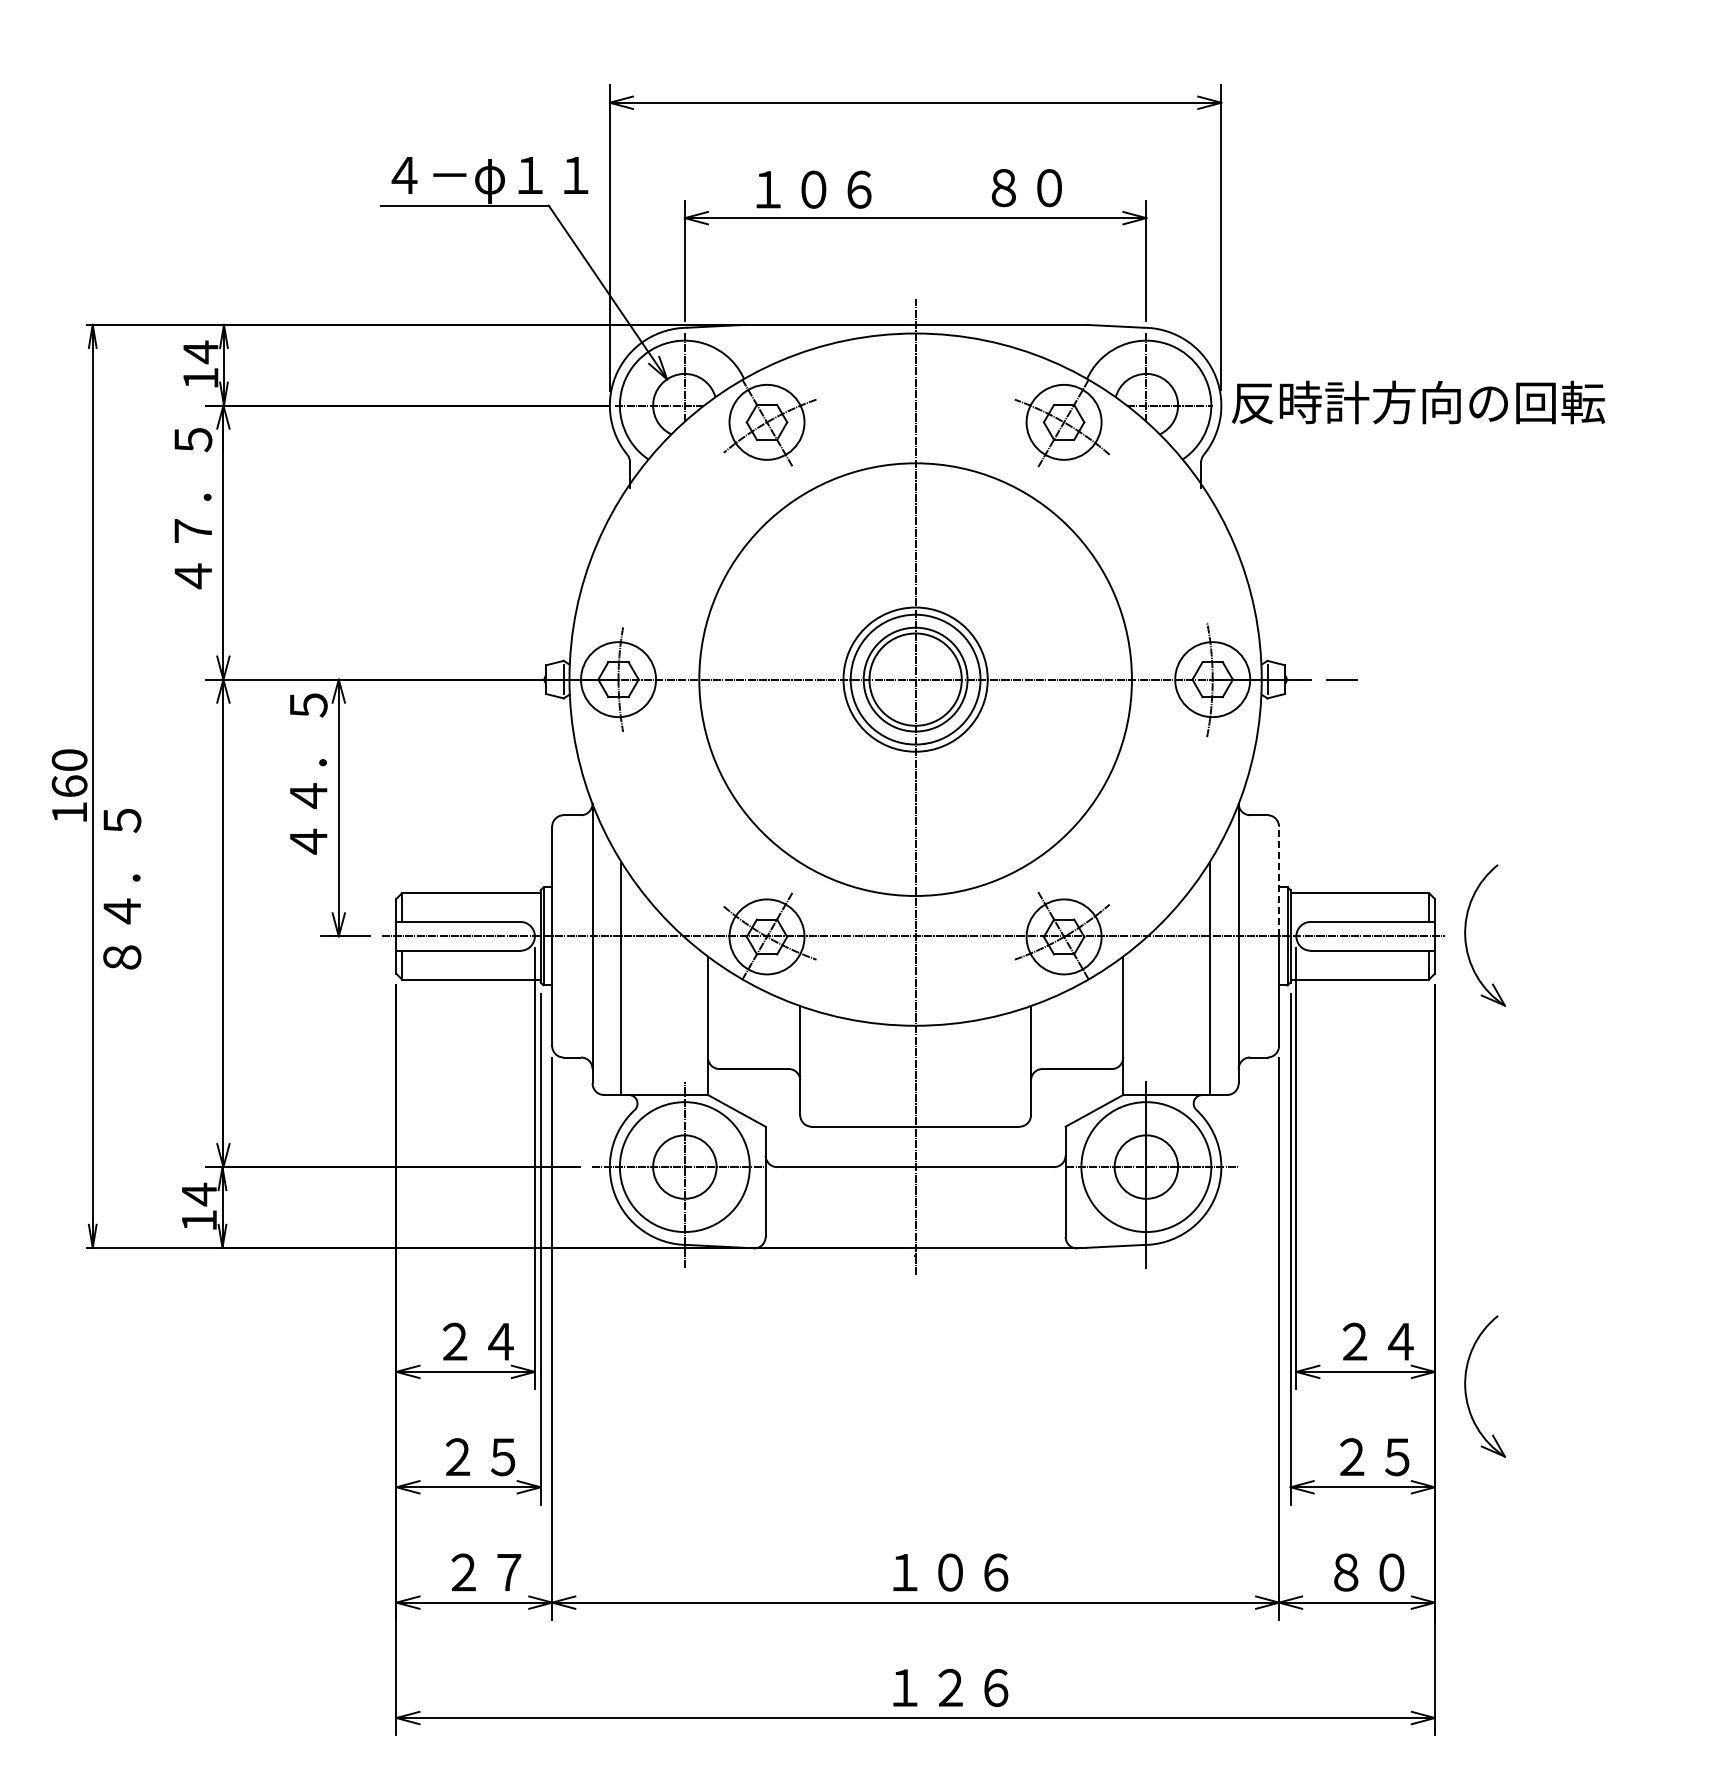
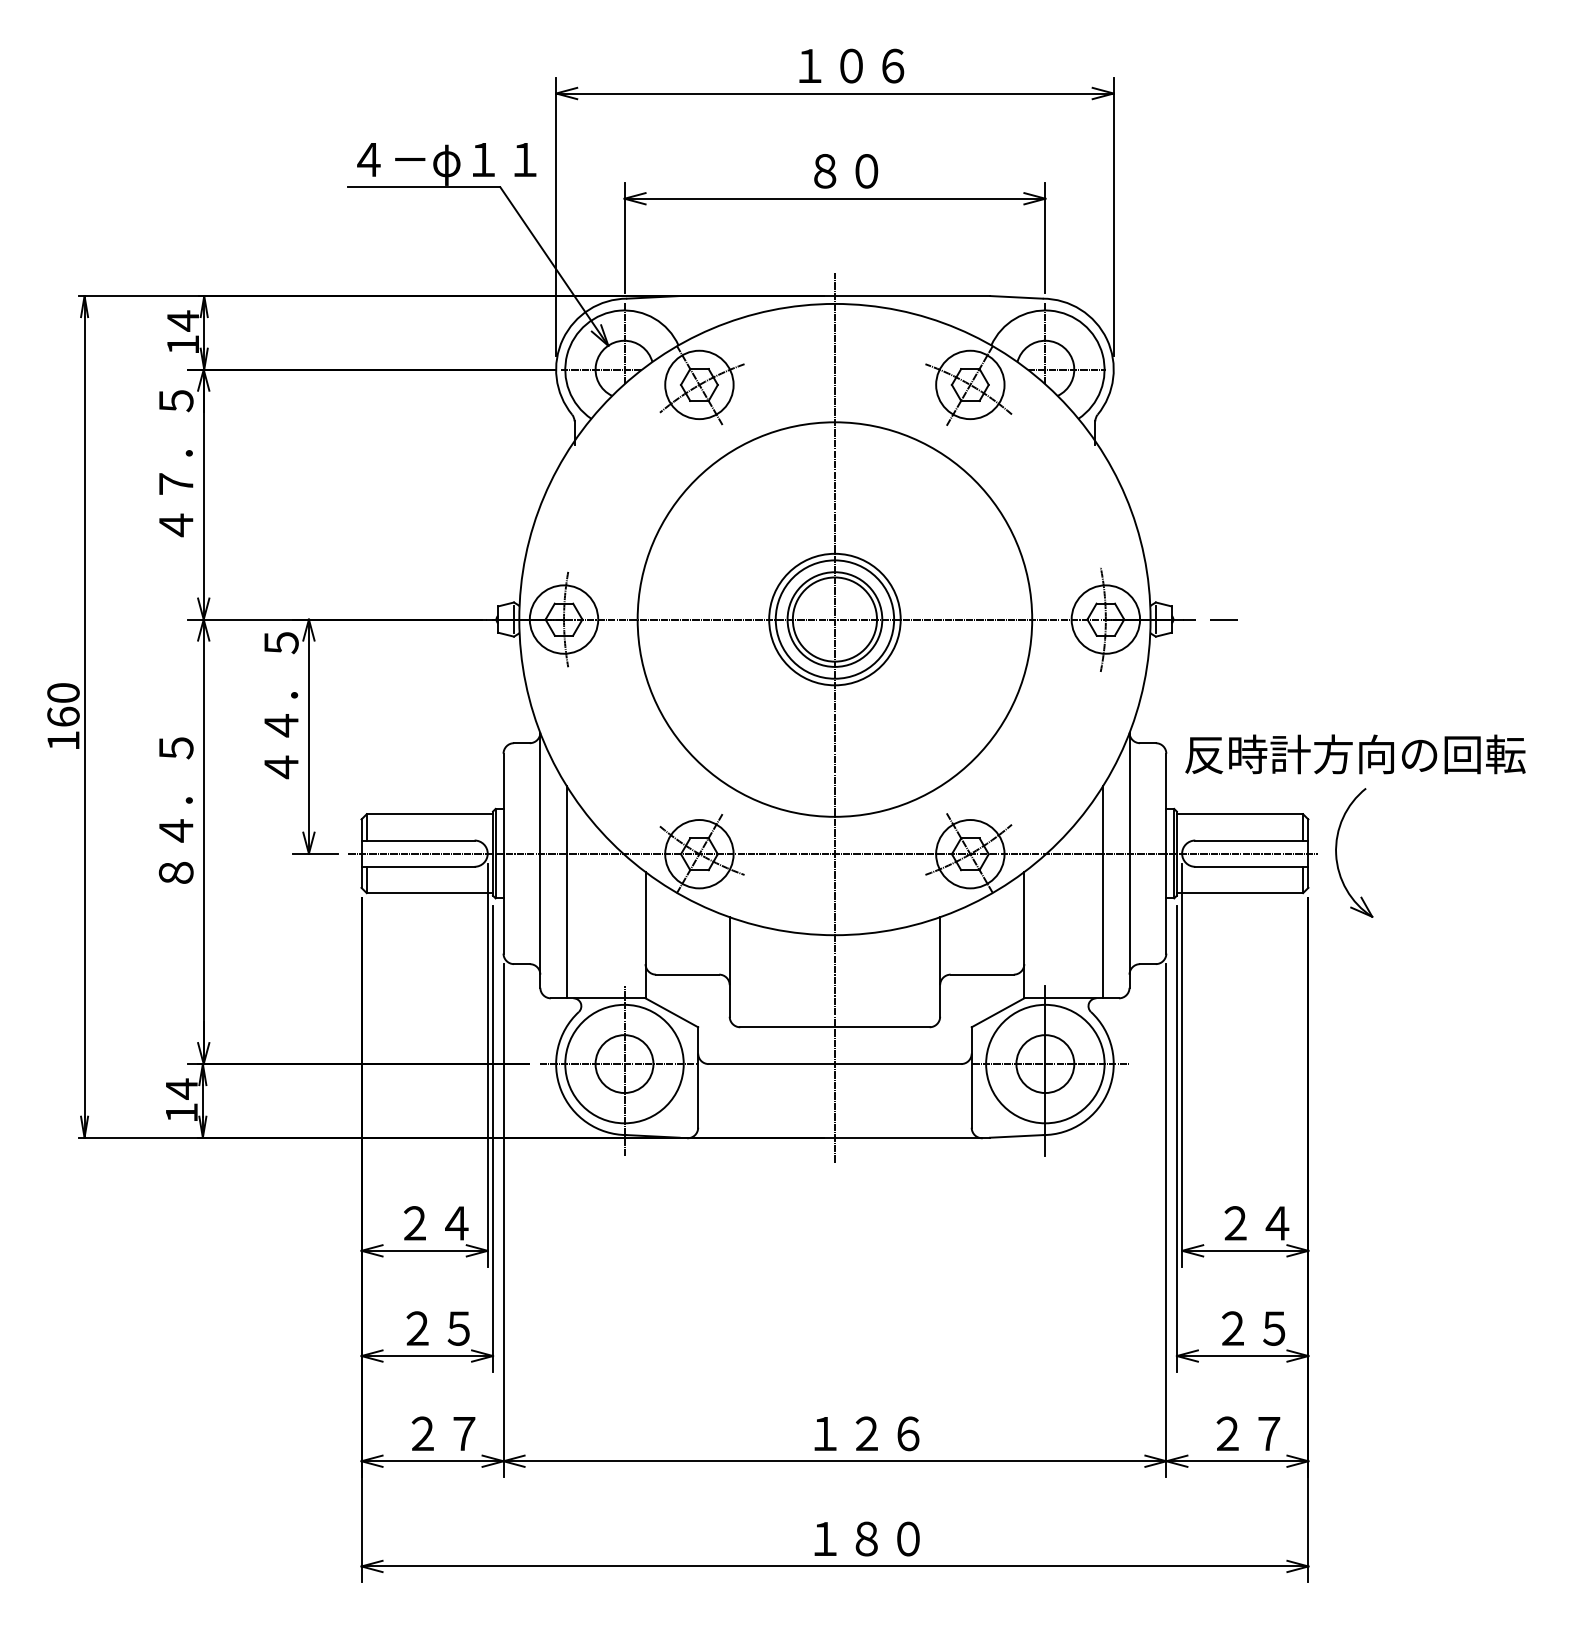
text: (1026, 188) -> (845, 171), moved
text: (813, 189) -> (851, 65), moved
text: (1418, 402) -> (1355, 754), moved
line: (1279, 881) -> (1166, 803), dashed -> solid
text: (122, 889) -> (176, 810), moved
part: (1466, 1386) -> (1337, 1264), removed
text: (950, 1572) -> (866, 1433), １０６ -> １２６
text: (1369, 1572) -> (1248, 1433), ８０ -> ２７
text: (973, 1687) -> (887, 1538), １２６ -> １８０

